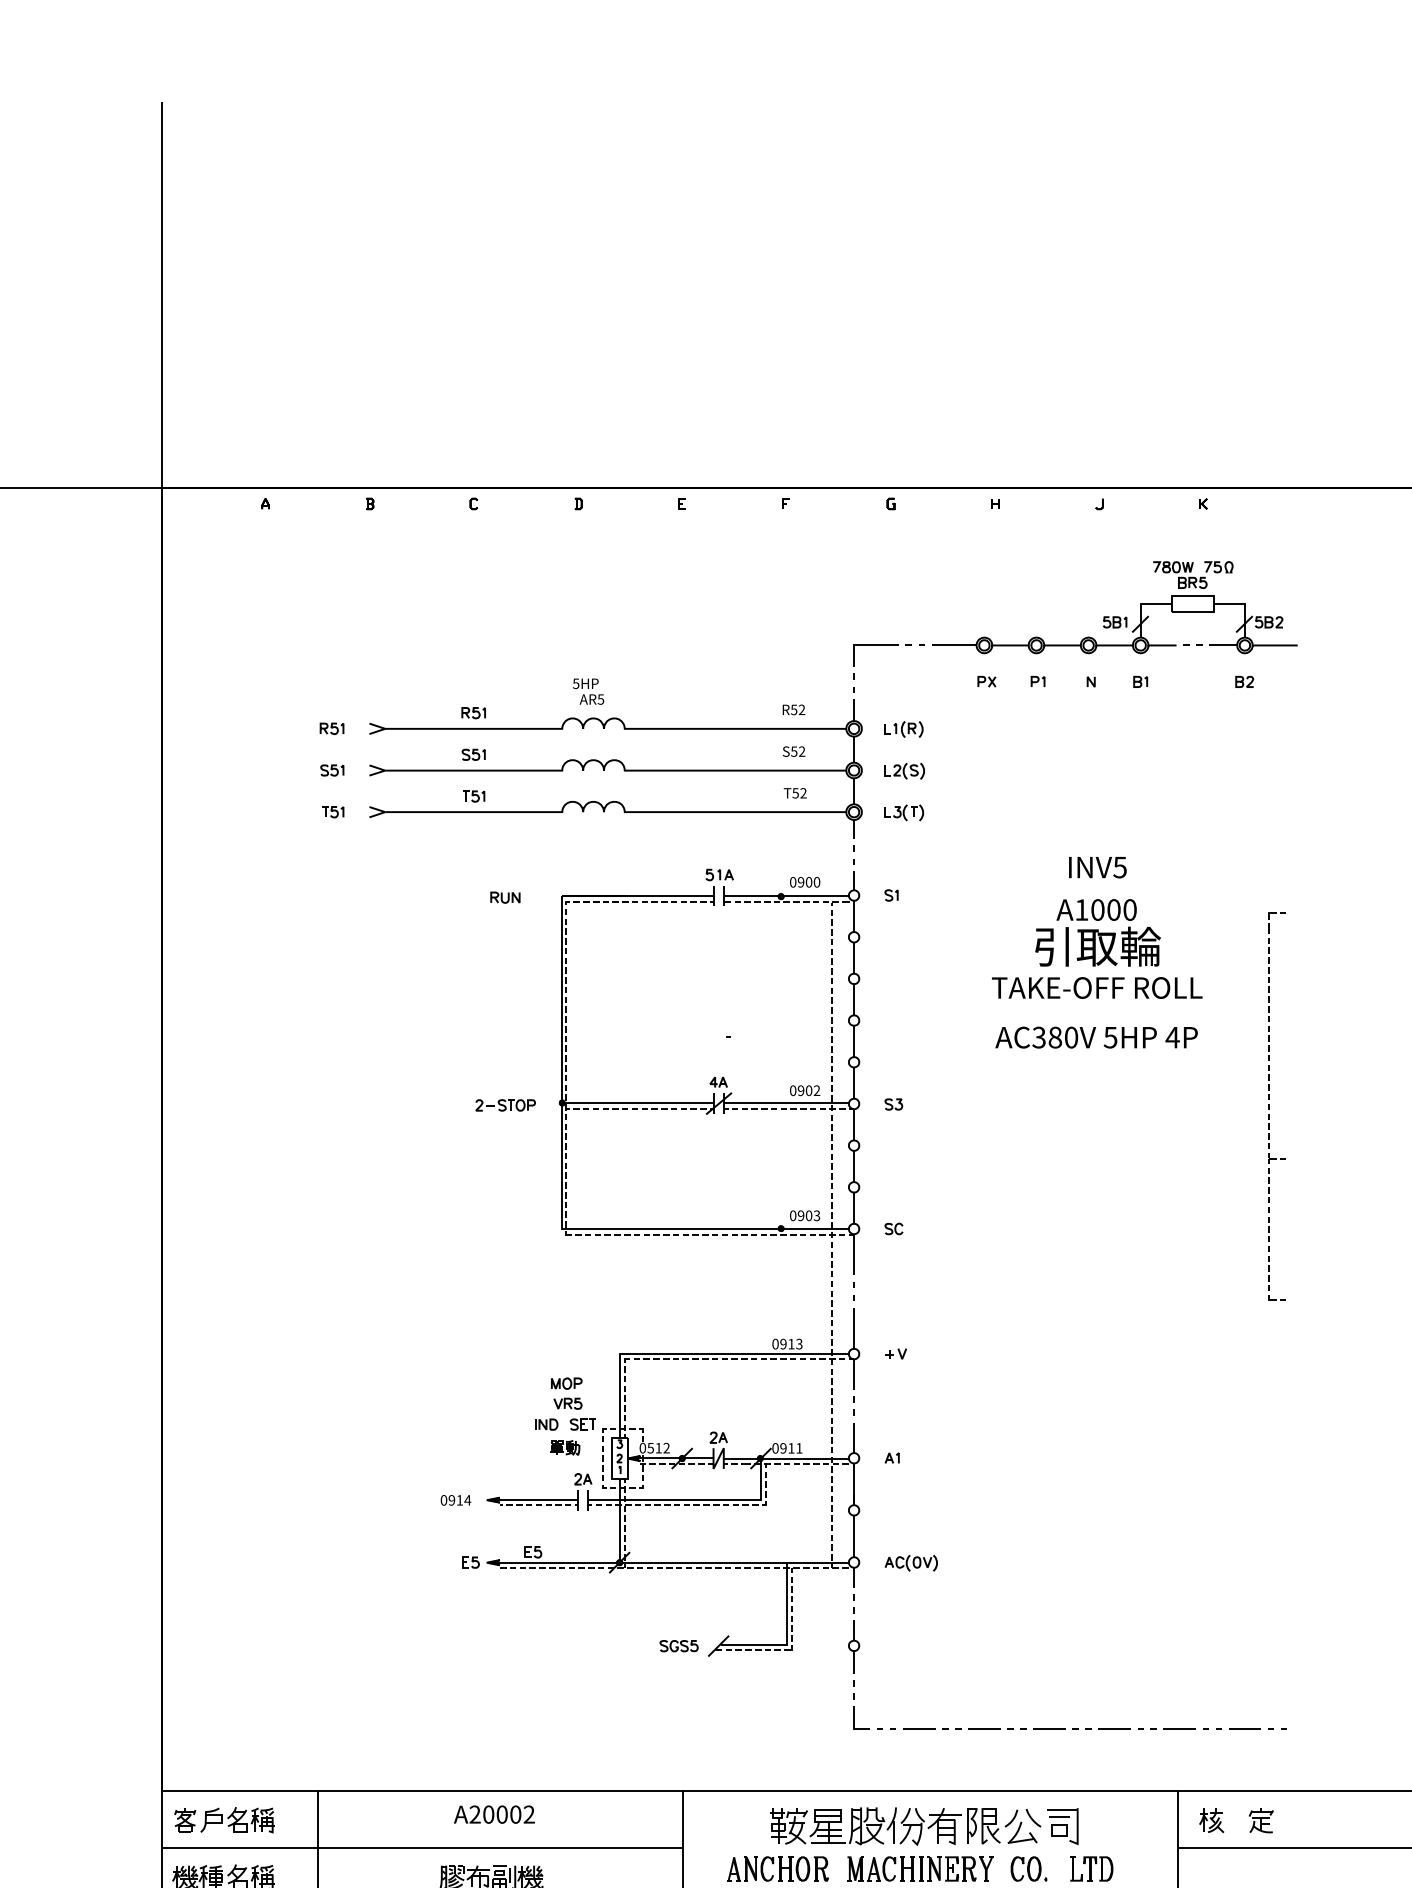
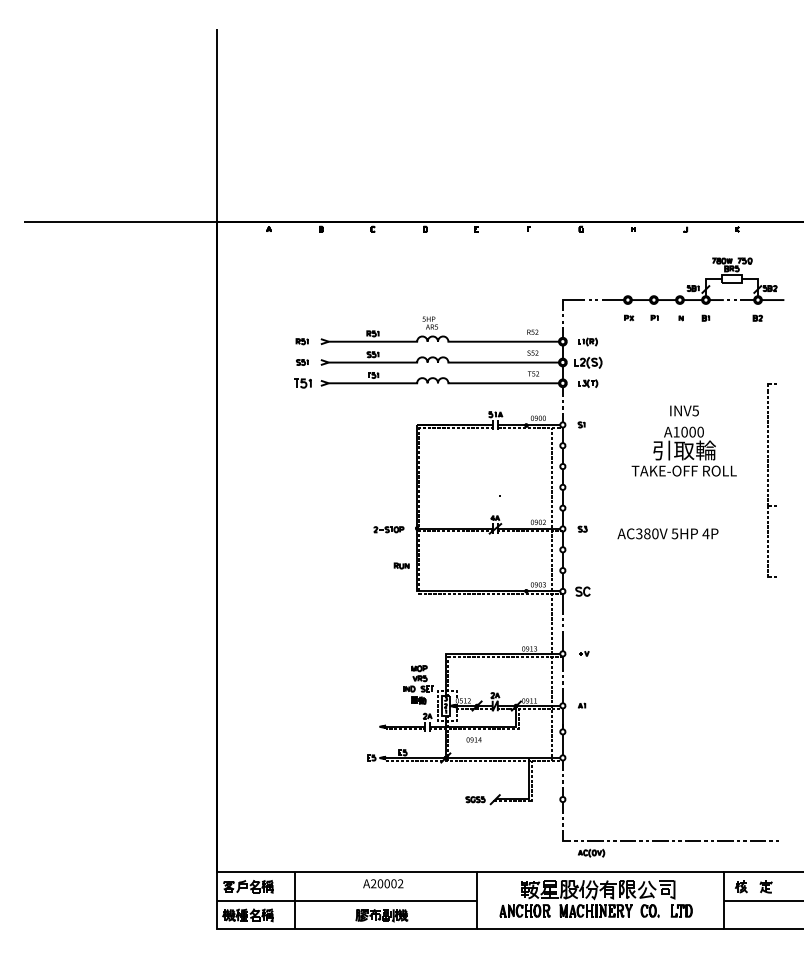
part: (905, 770) -> (588, 362), size x1.4
part: (332, 810) -> (302, 382), size x1.6
part: (504, 896) -> (401, 565), moved
text: (1095, 1036) -> (667, 533), moved
part: (1275, 1106) -> (771, 480), moved
part: (893, 1227) -> (582, 590), size x1.6
text: (454, 1499) -> (473, 739), moved
part: (911, 1561) -> (591, 852), moved

